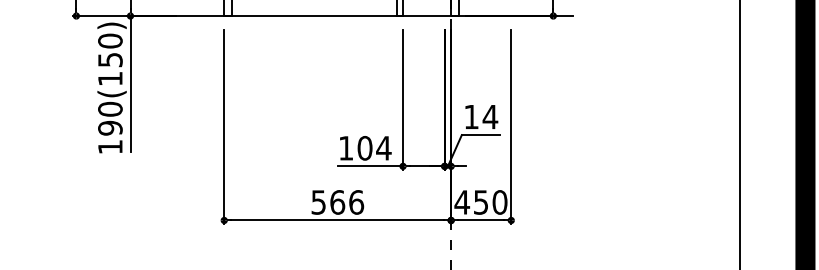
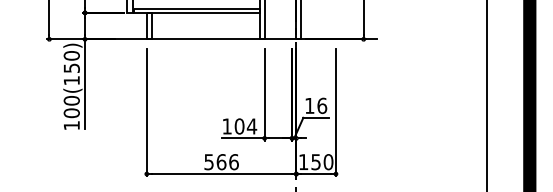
text: (490, 116) -> (322, 105), 14 -> 16
text: (109, 128) -> (71, 113), 190(150) -> 100(150)
text: (462, 201) -> (303, 161), 450 -> 150

